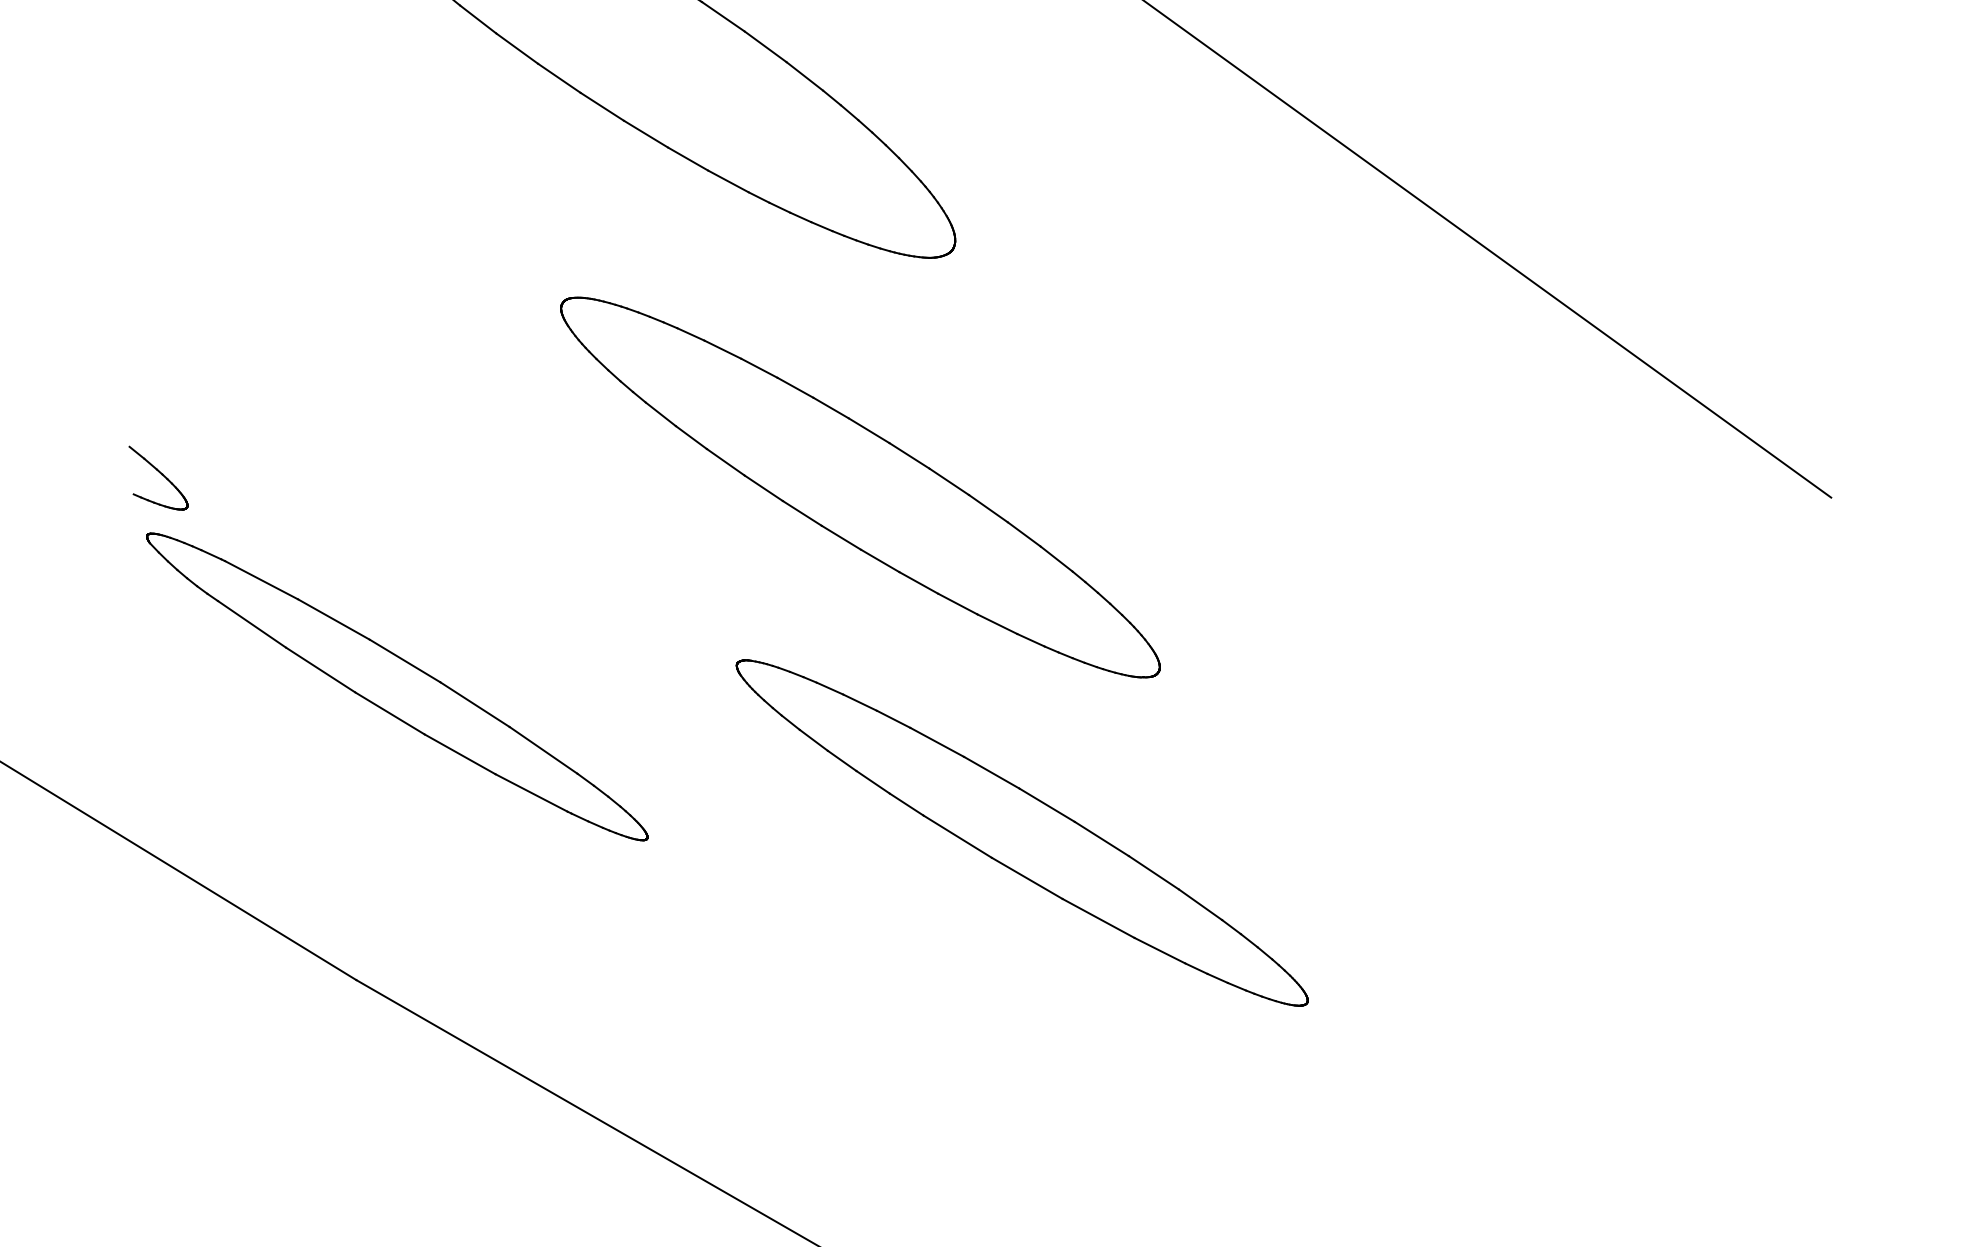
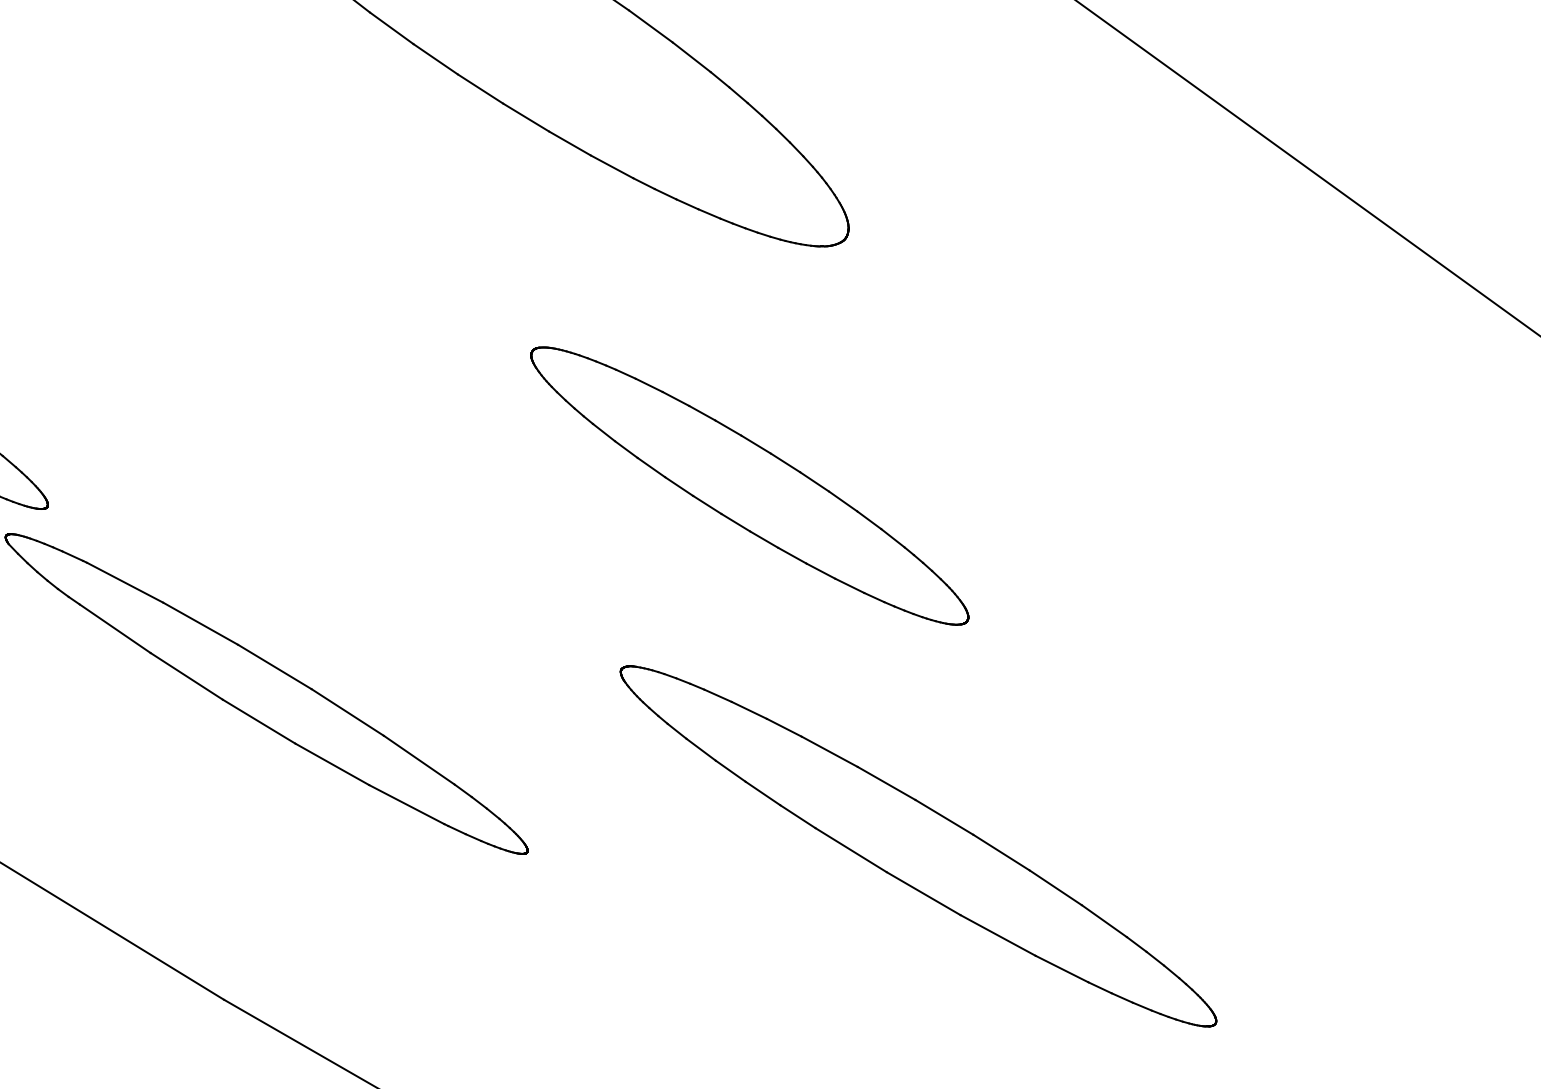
part: (860, 487) -> (749, 486), size x0.7

